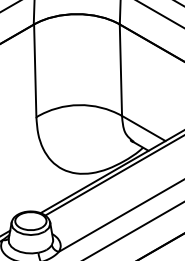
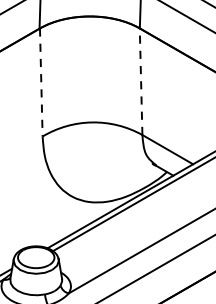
line: (120, 70) -> (140, 82), solid -> dashed
line: (35, 71) -> (41, 83), solid -> dashed

